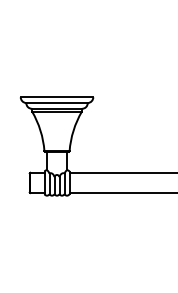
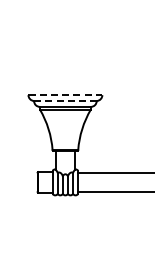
line: (57, 97) -> (65, 95), solid -> dashed
line: (57, 103) -> (65, 101), solid -> dashed

